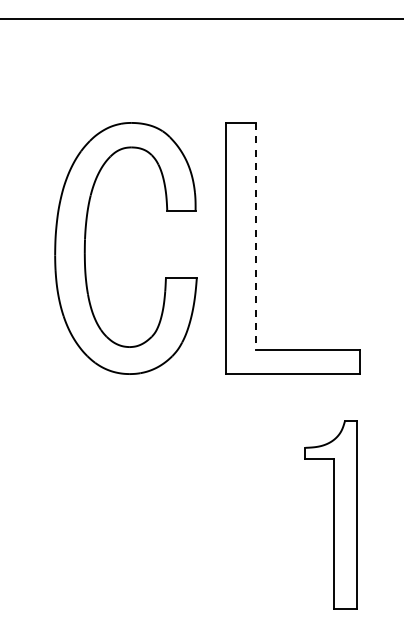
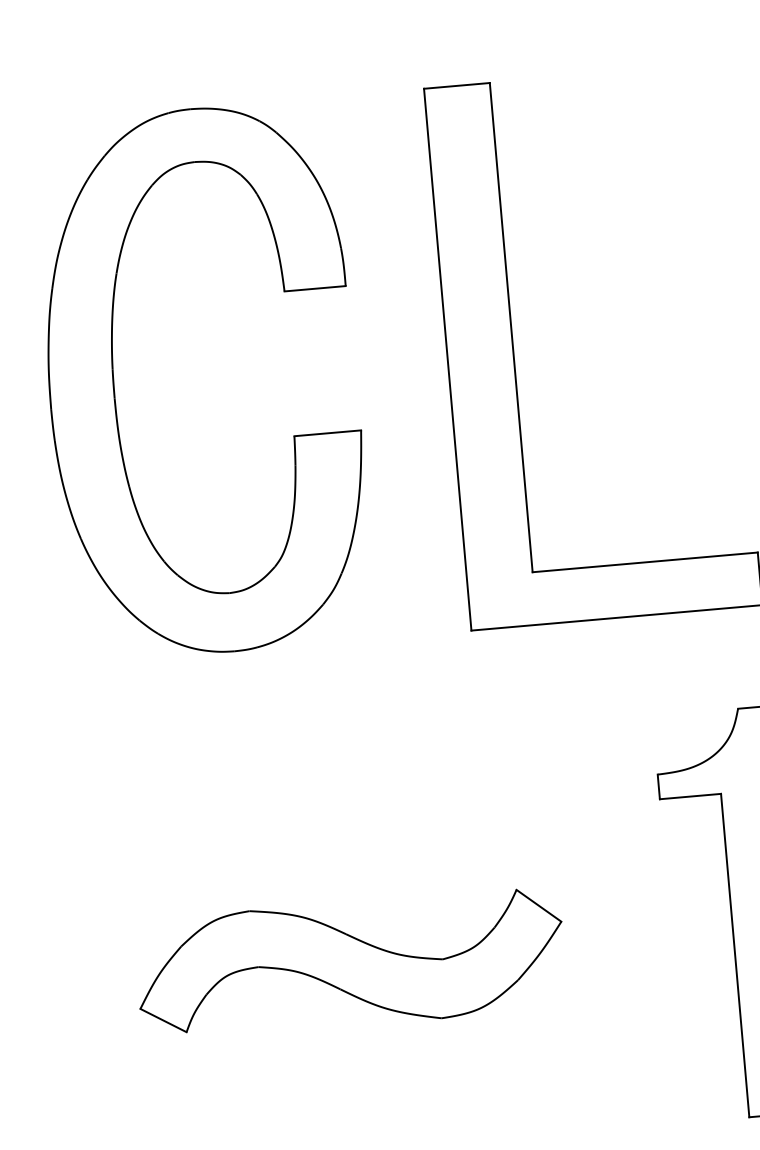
line: (256, 236) -> (512, 327), dashed -> solid
part: (85, 248) -> (115, 388), moved
part: (156, 522) -> (350, 963), added

